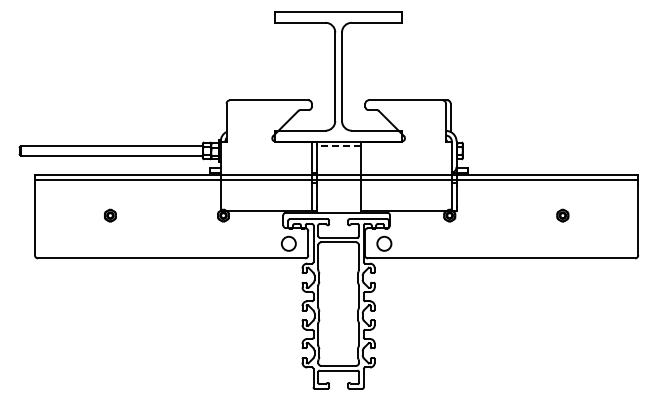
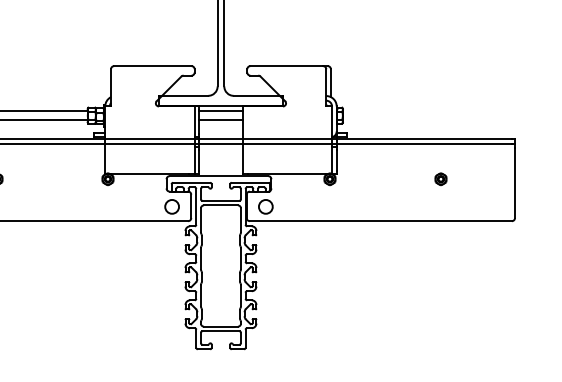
line: (338, 146) -> (220, 111), dashed -> solid
line: (338, 155) -> (220, 120), added

